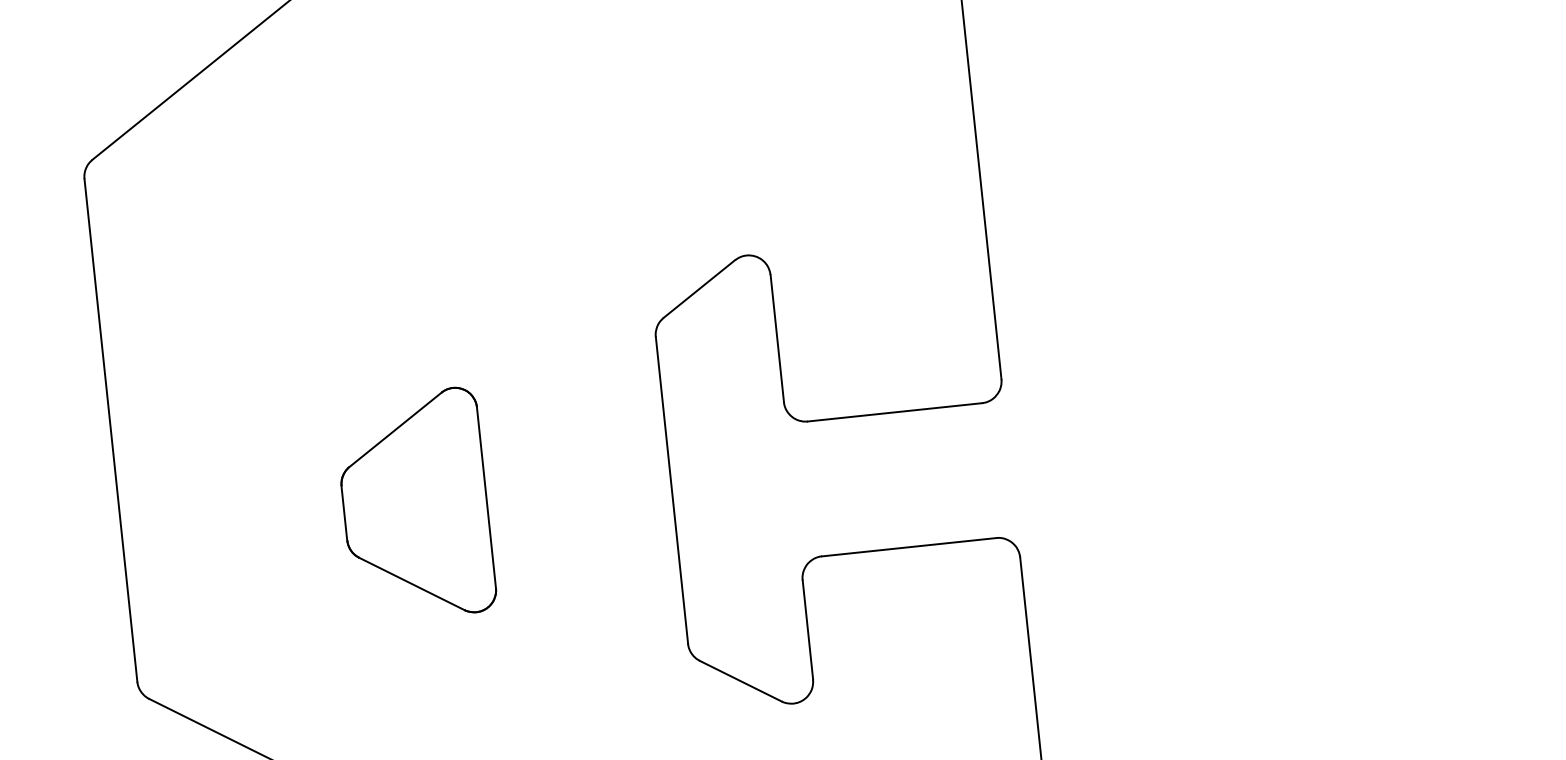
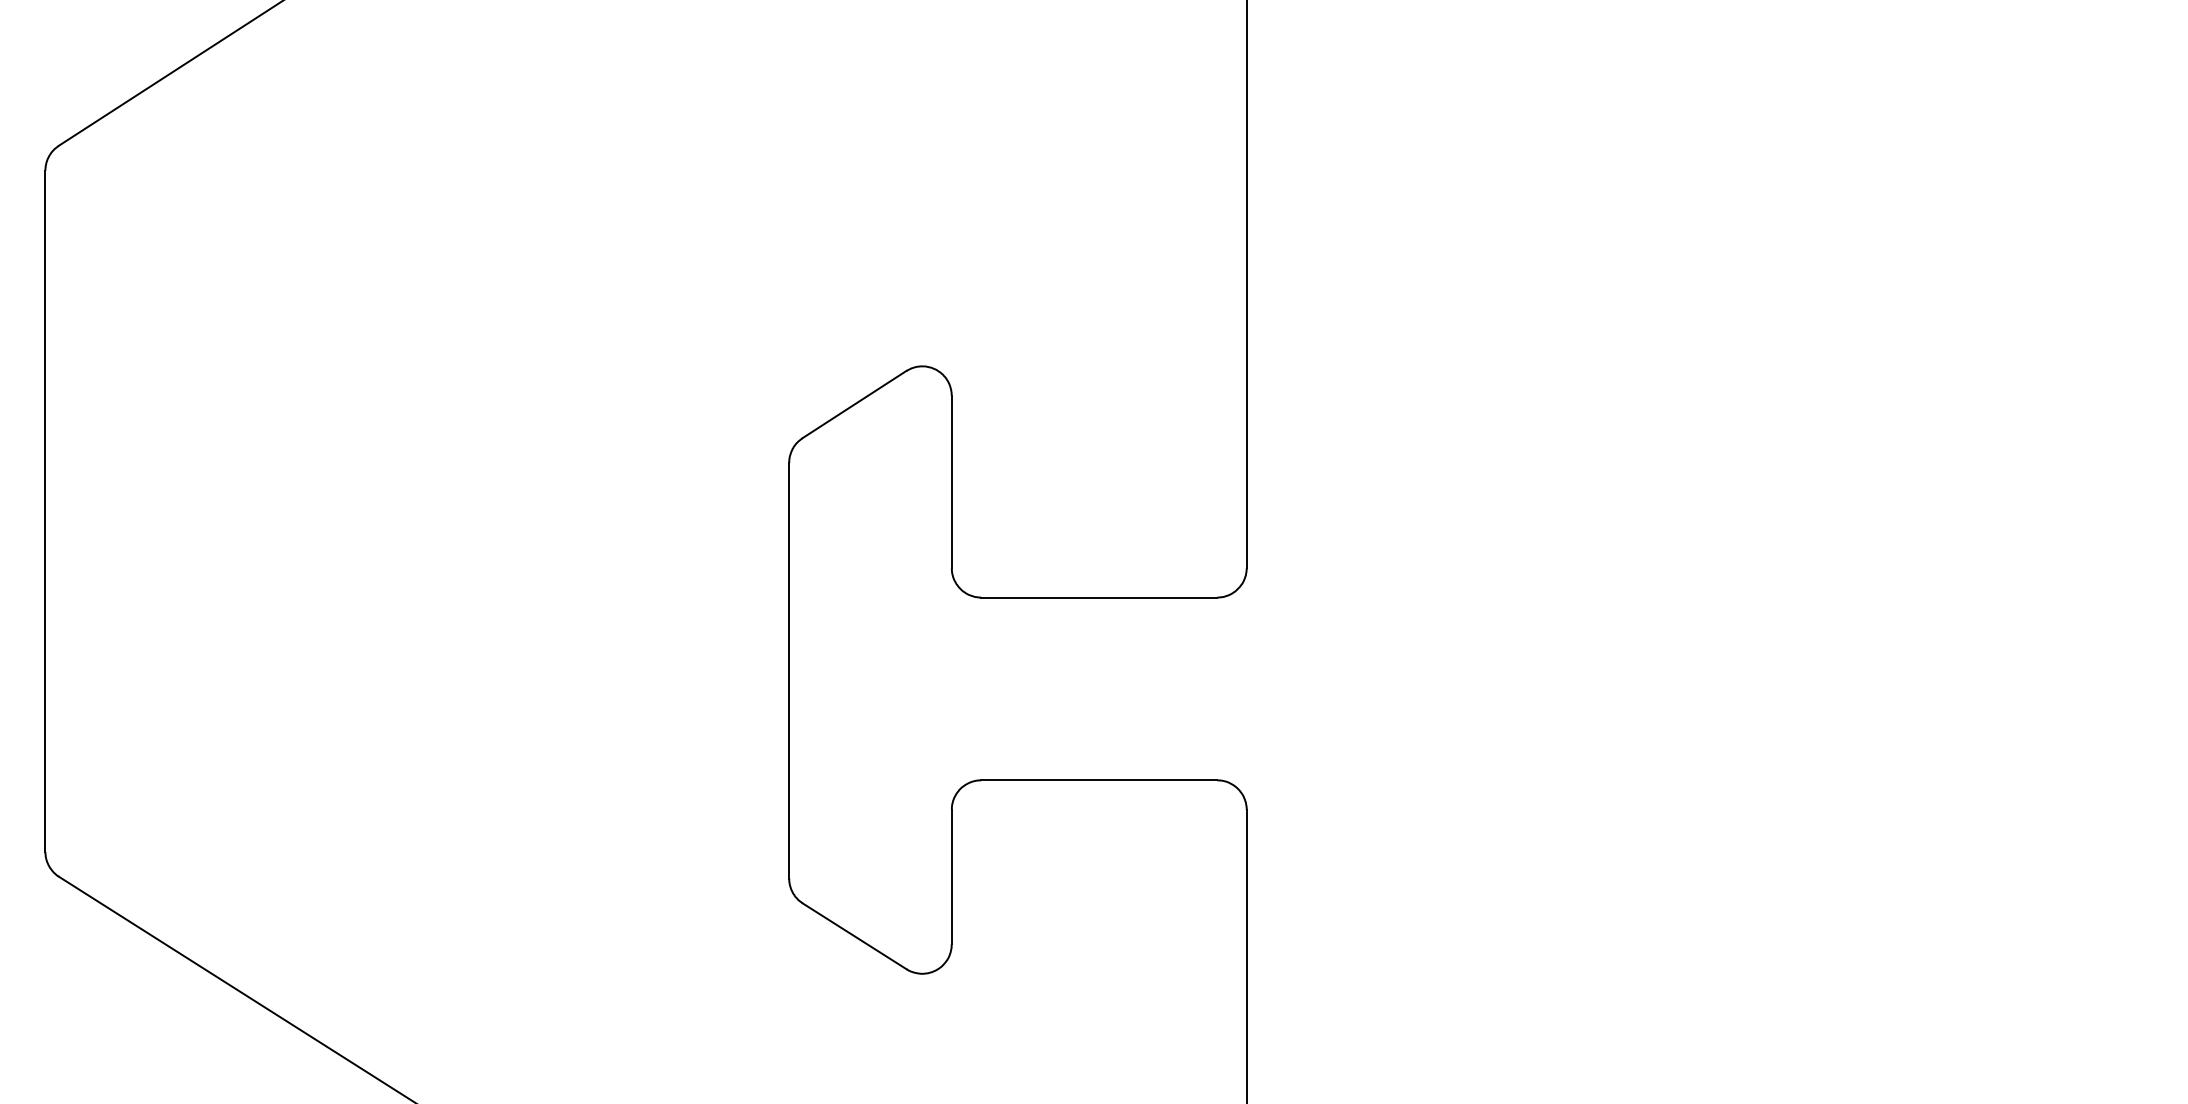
part: (415, 505) -> (443, 654), removed

